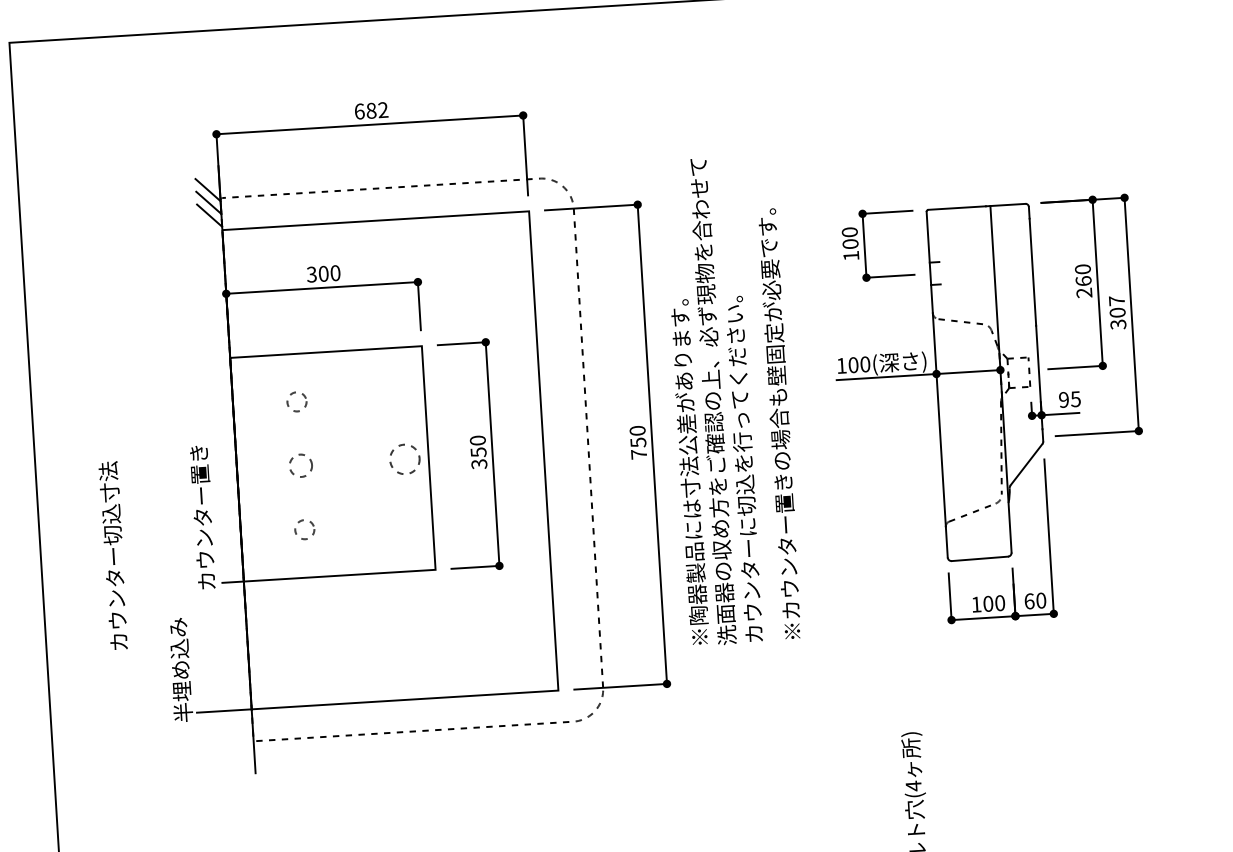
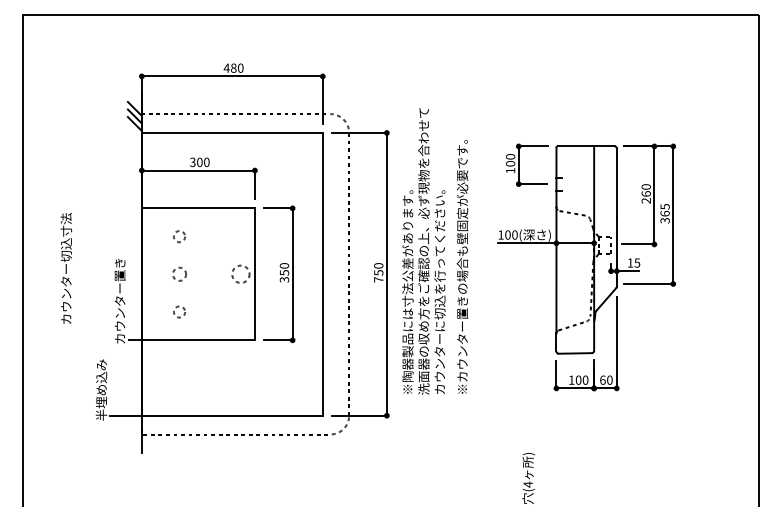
text: (370, 109) -> (233, 67), 682 -> 480
text: (1116, 307) -> (664, 210), 307 -> 365
text: (1064, 399) -> (630, 262), 95 -> 15
text: (114, 555) -> (66, 268), moved

